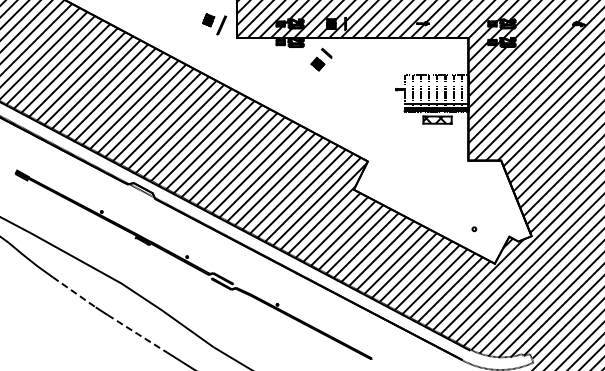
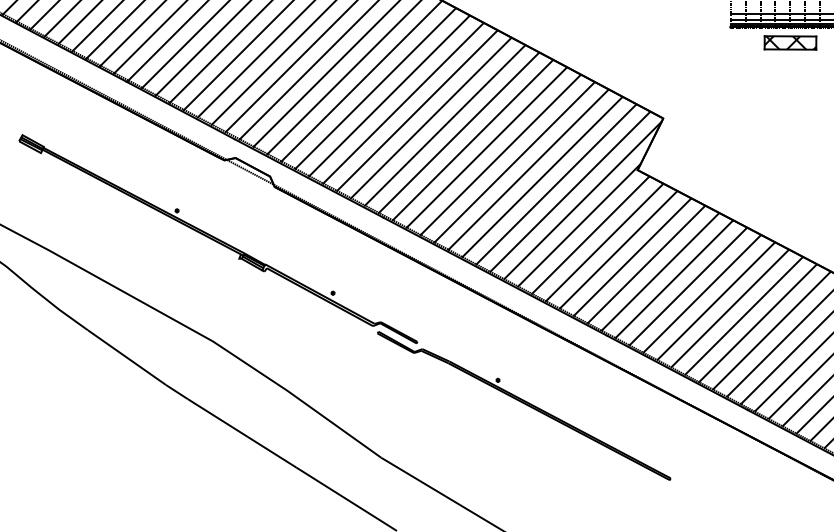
line: (74, 292) -> (127, 357), dashed -> solid
line: (137, 334) -> (242, 434), dashed -> solid

